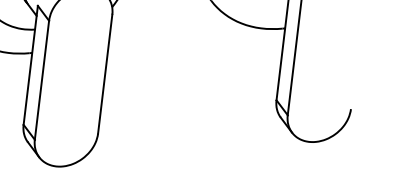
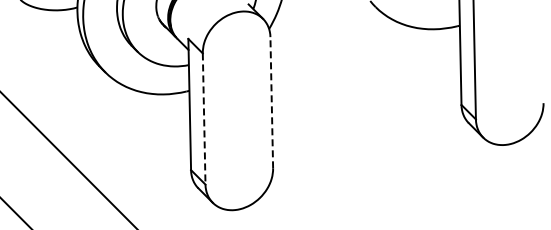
line: (104, 73) -> (271, 102), solid -> dashed
line: (42, 80) -> (204, 119), solid -> dashed

